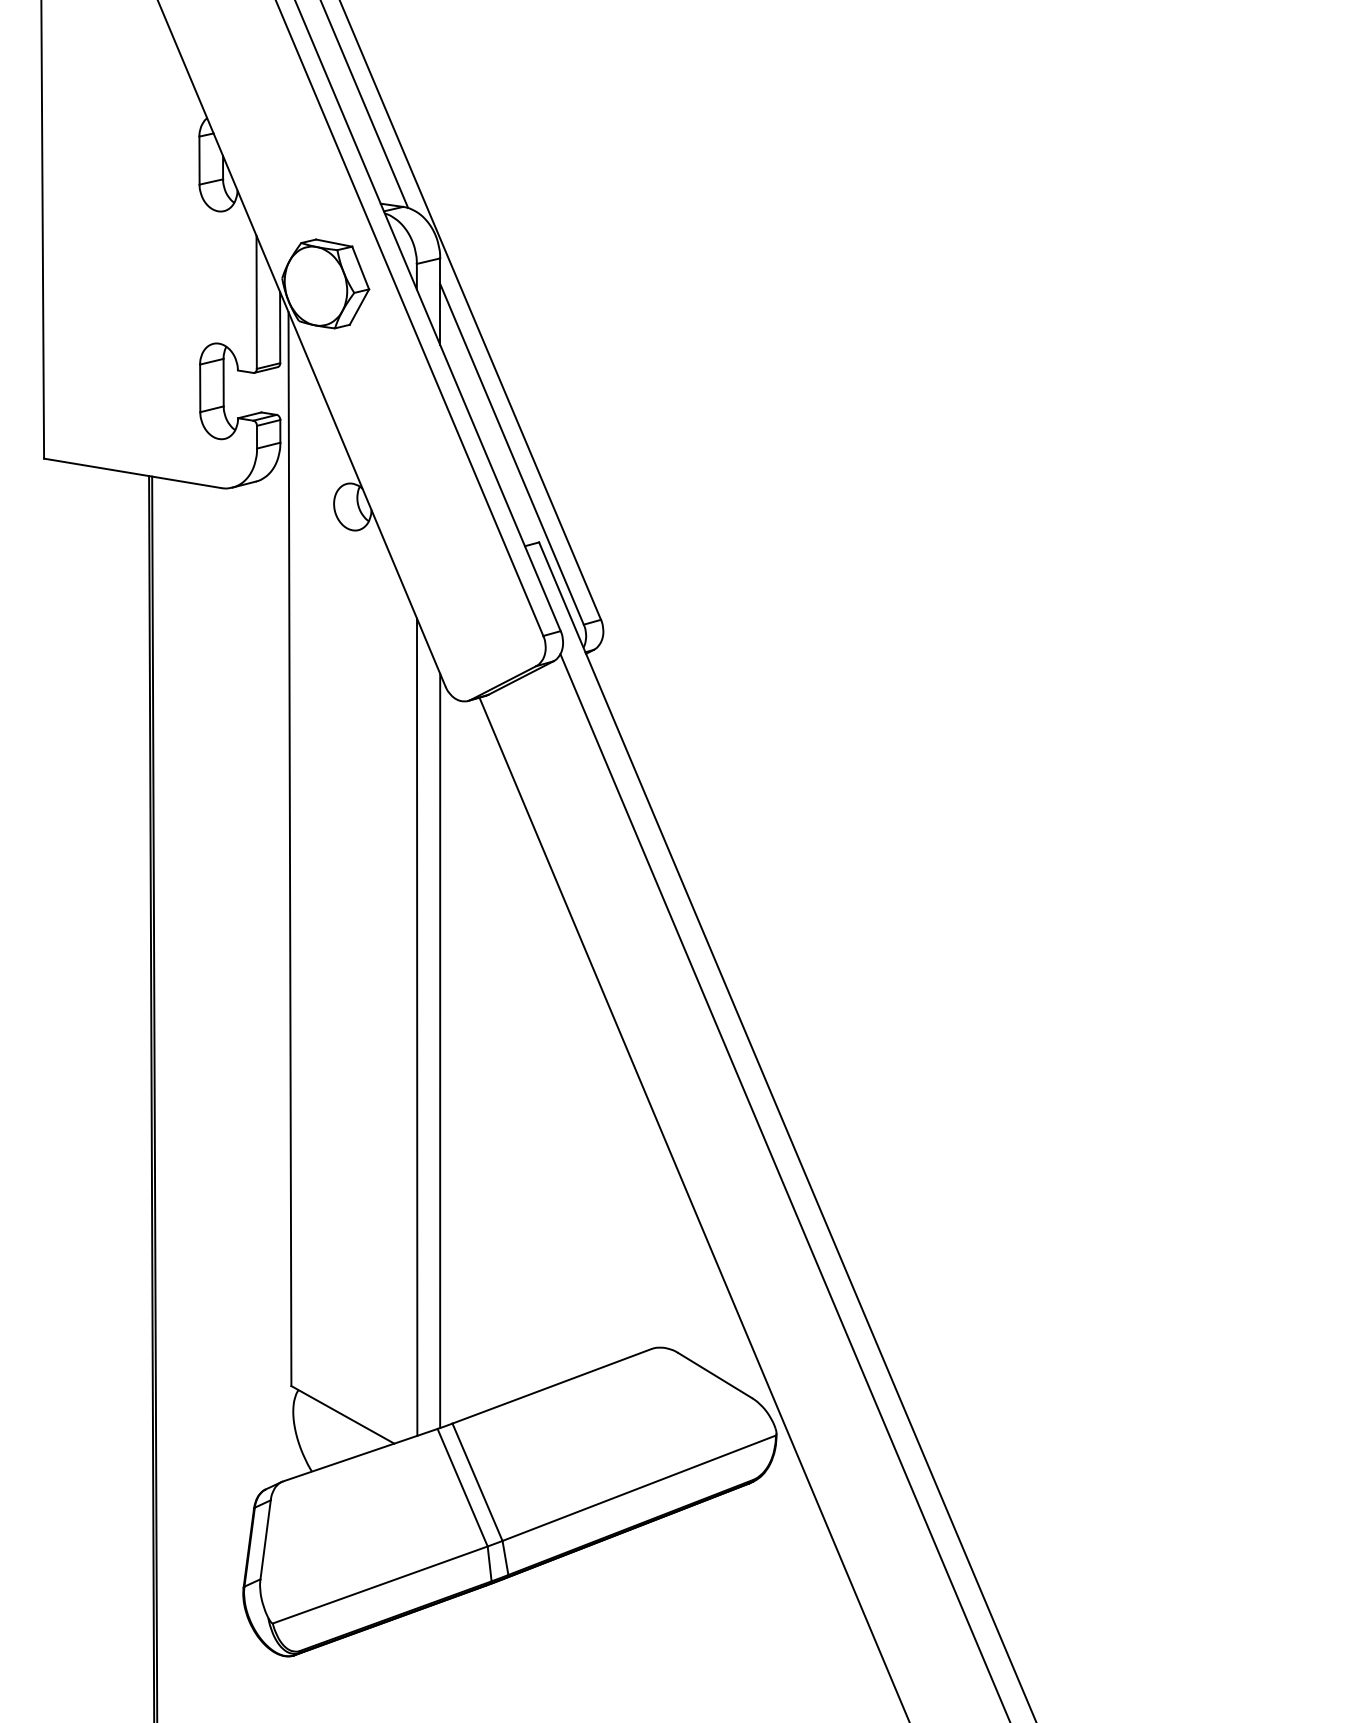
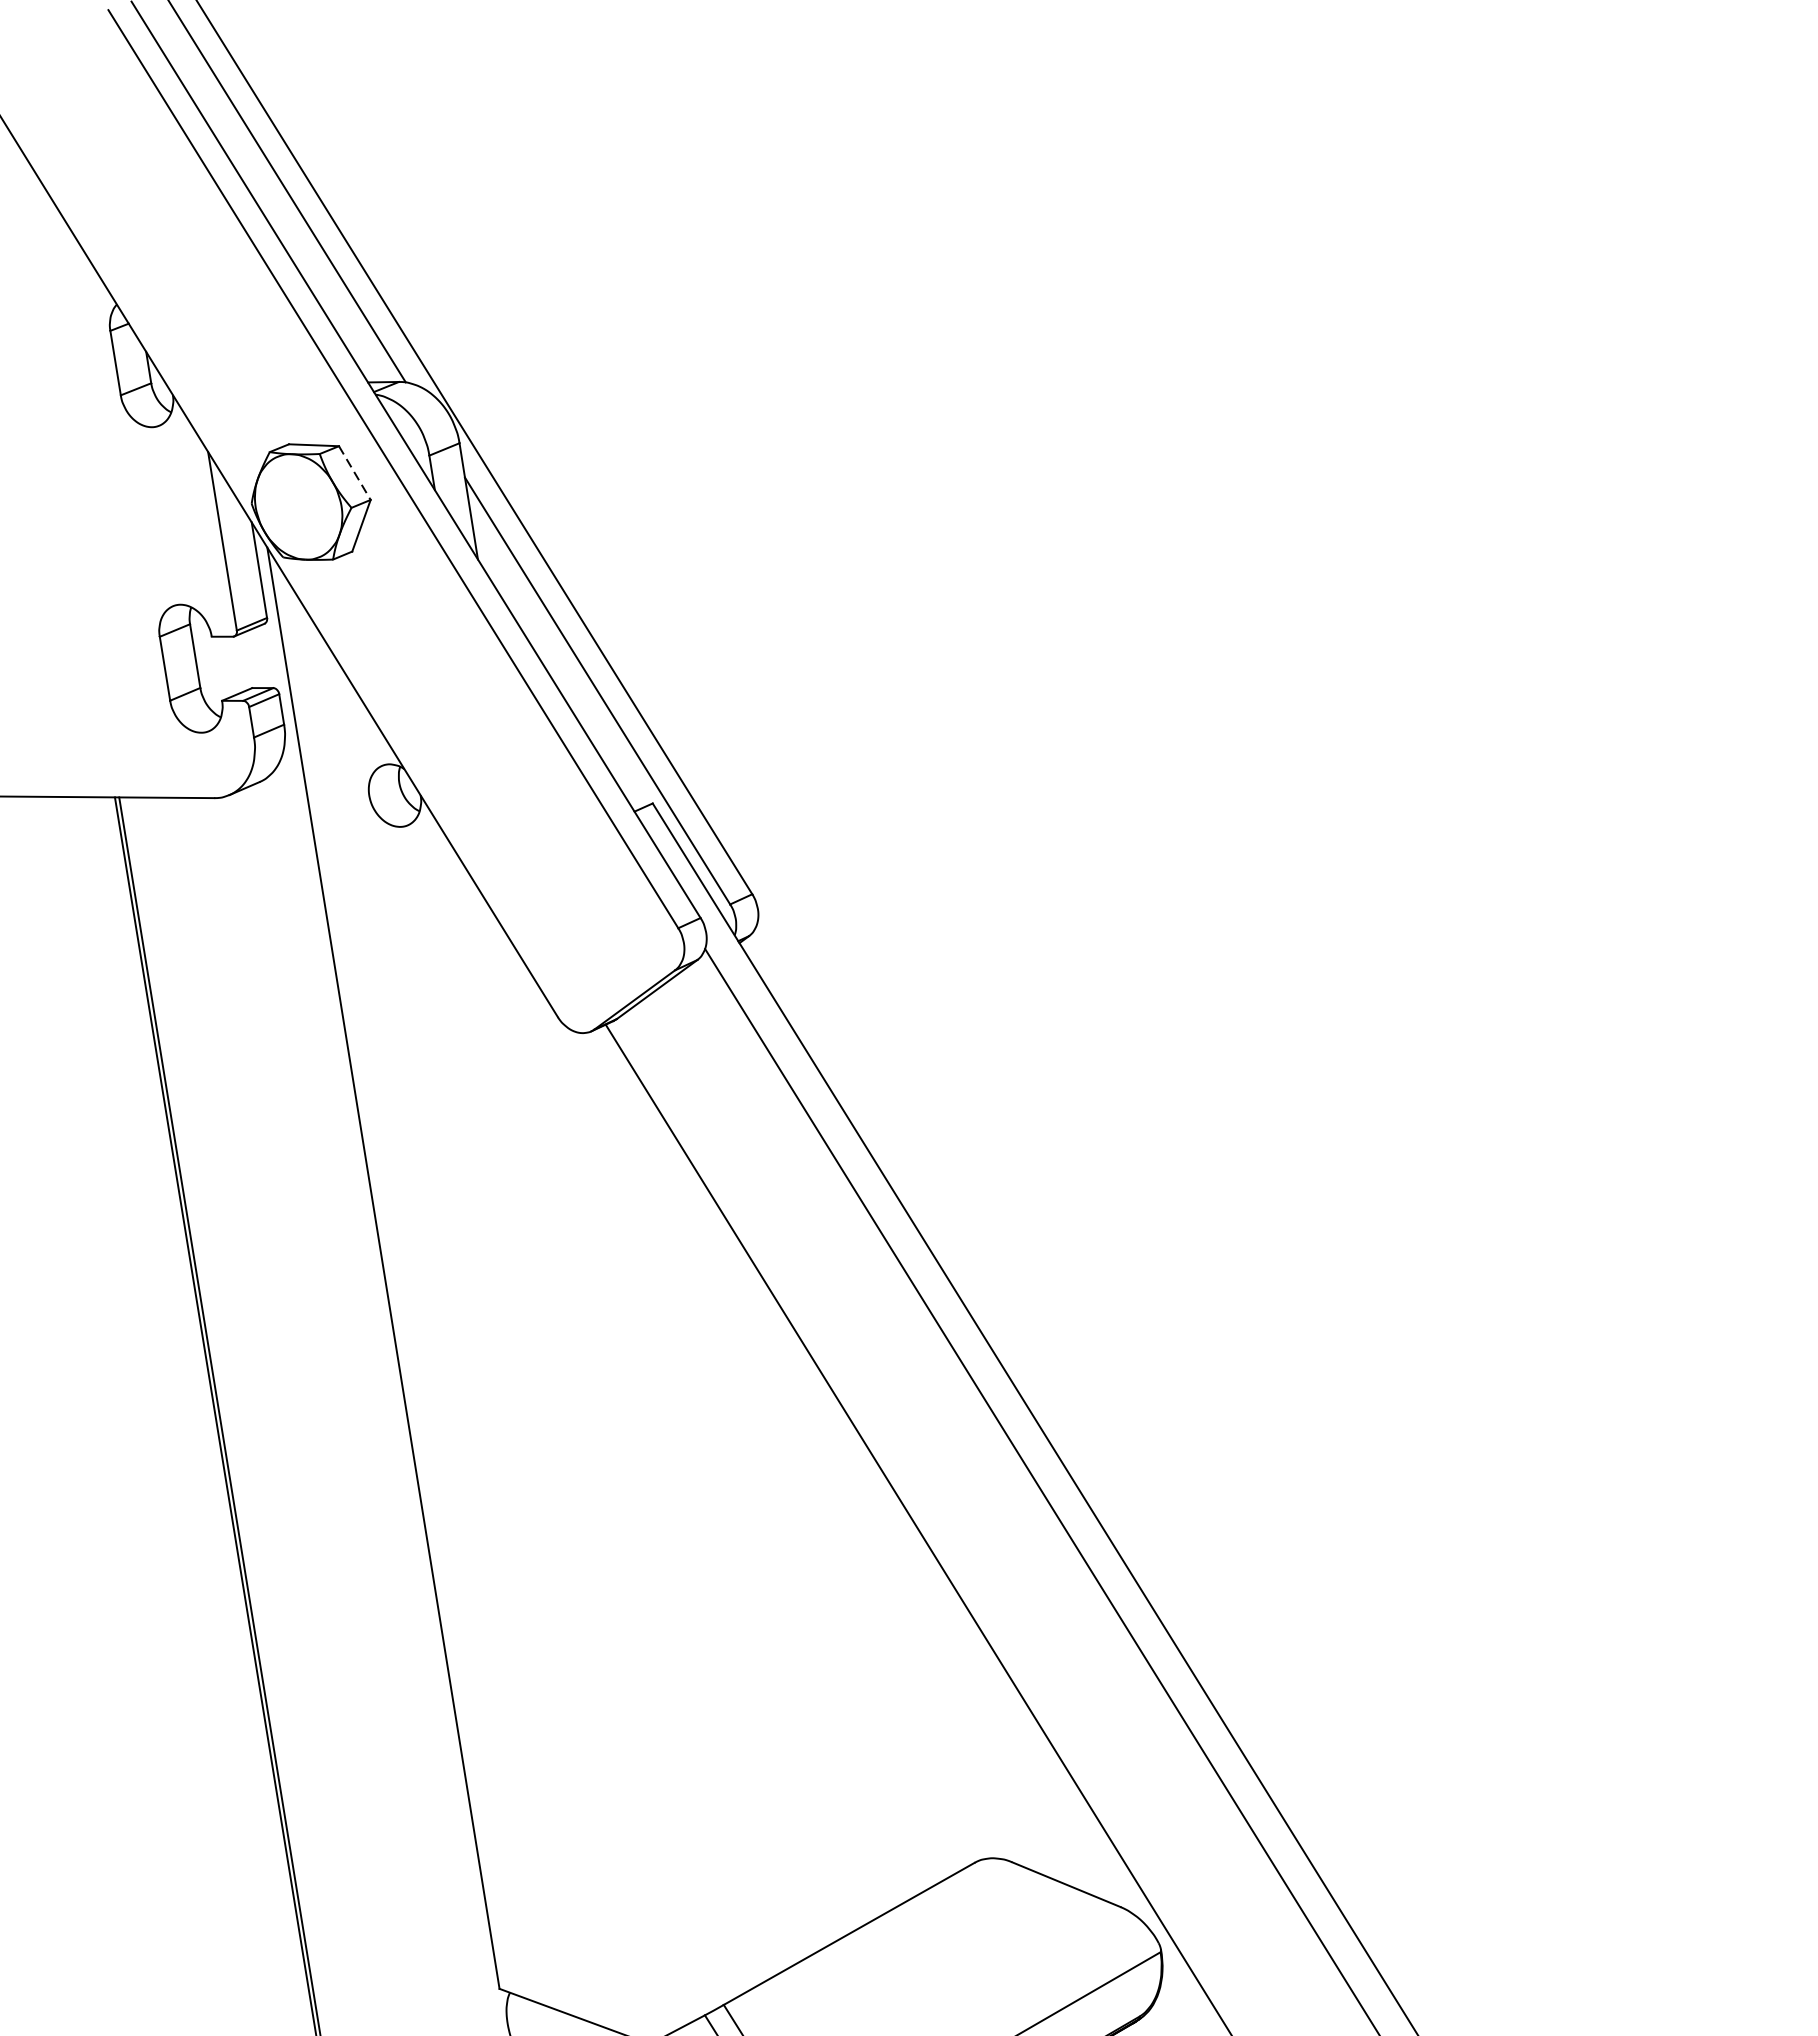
line: (360, 268) -> (354, 473), solid -> dashed
line: (417, 1026) -> (592, 1479), removed
line: (440, 1050) -> (628, 1506), removed

